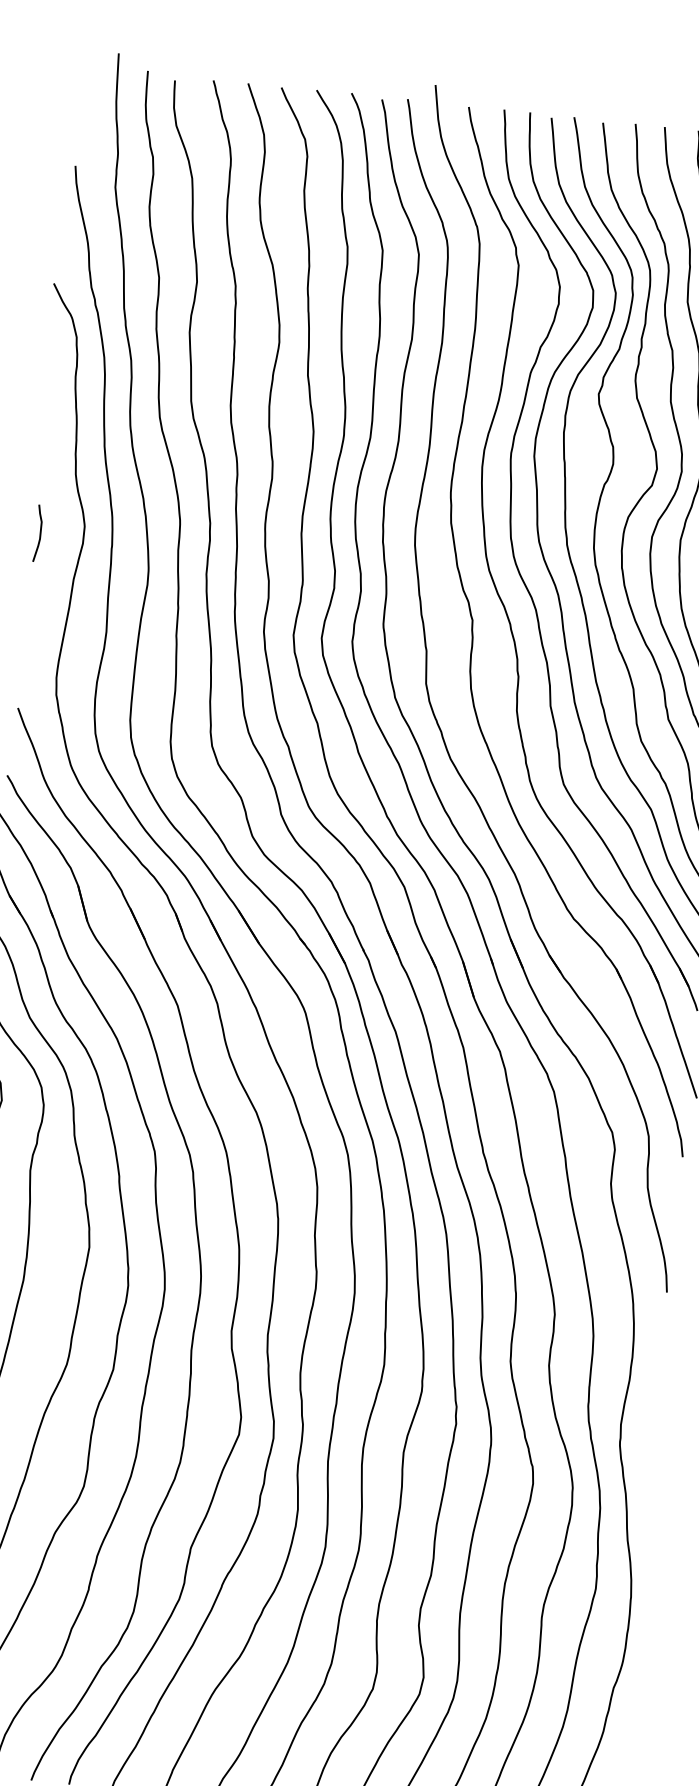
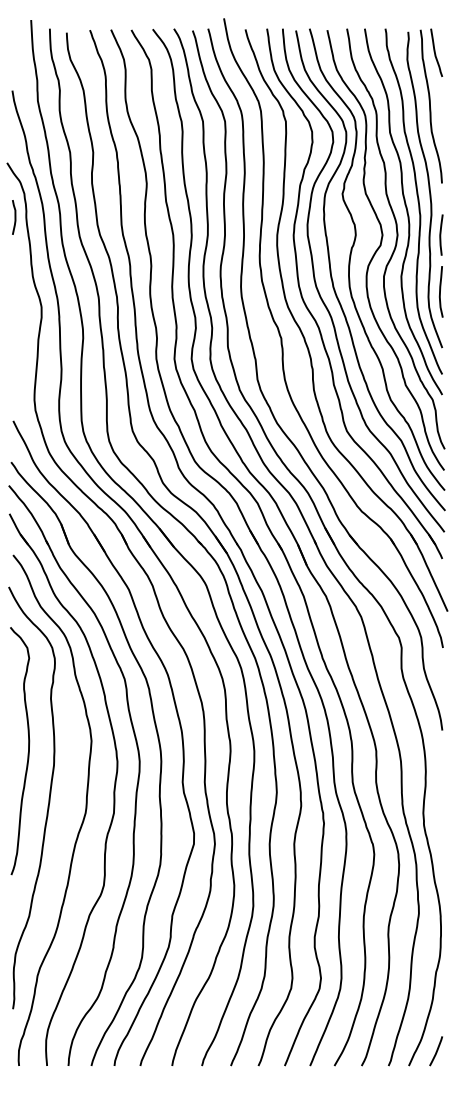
curve: (38, 533) -> (14, 217), moved

